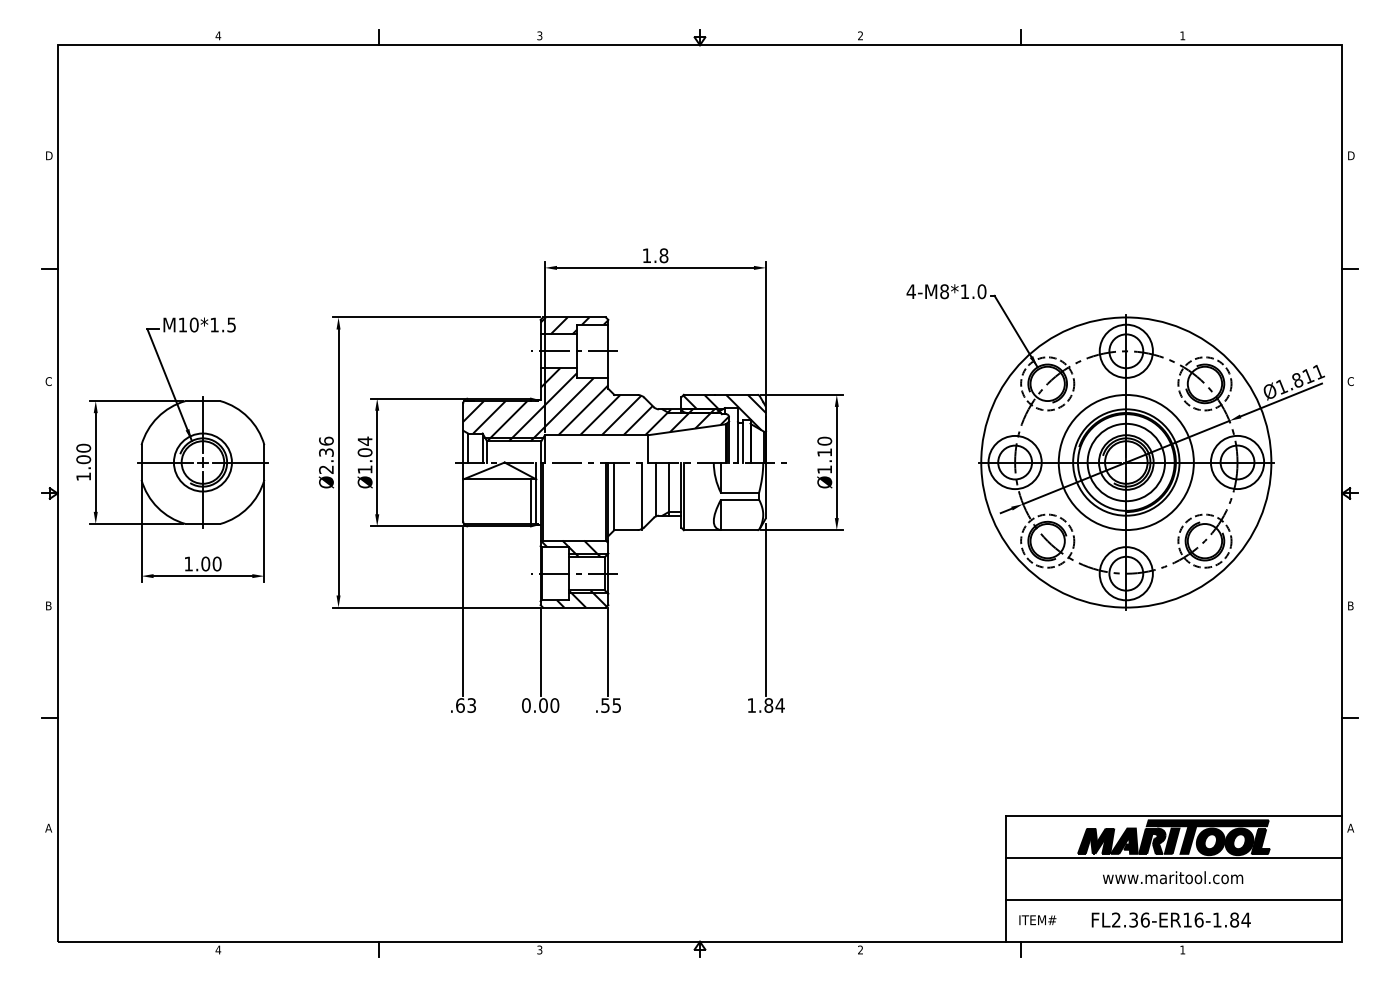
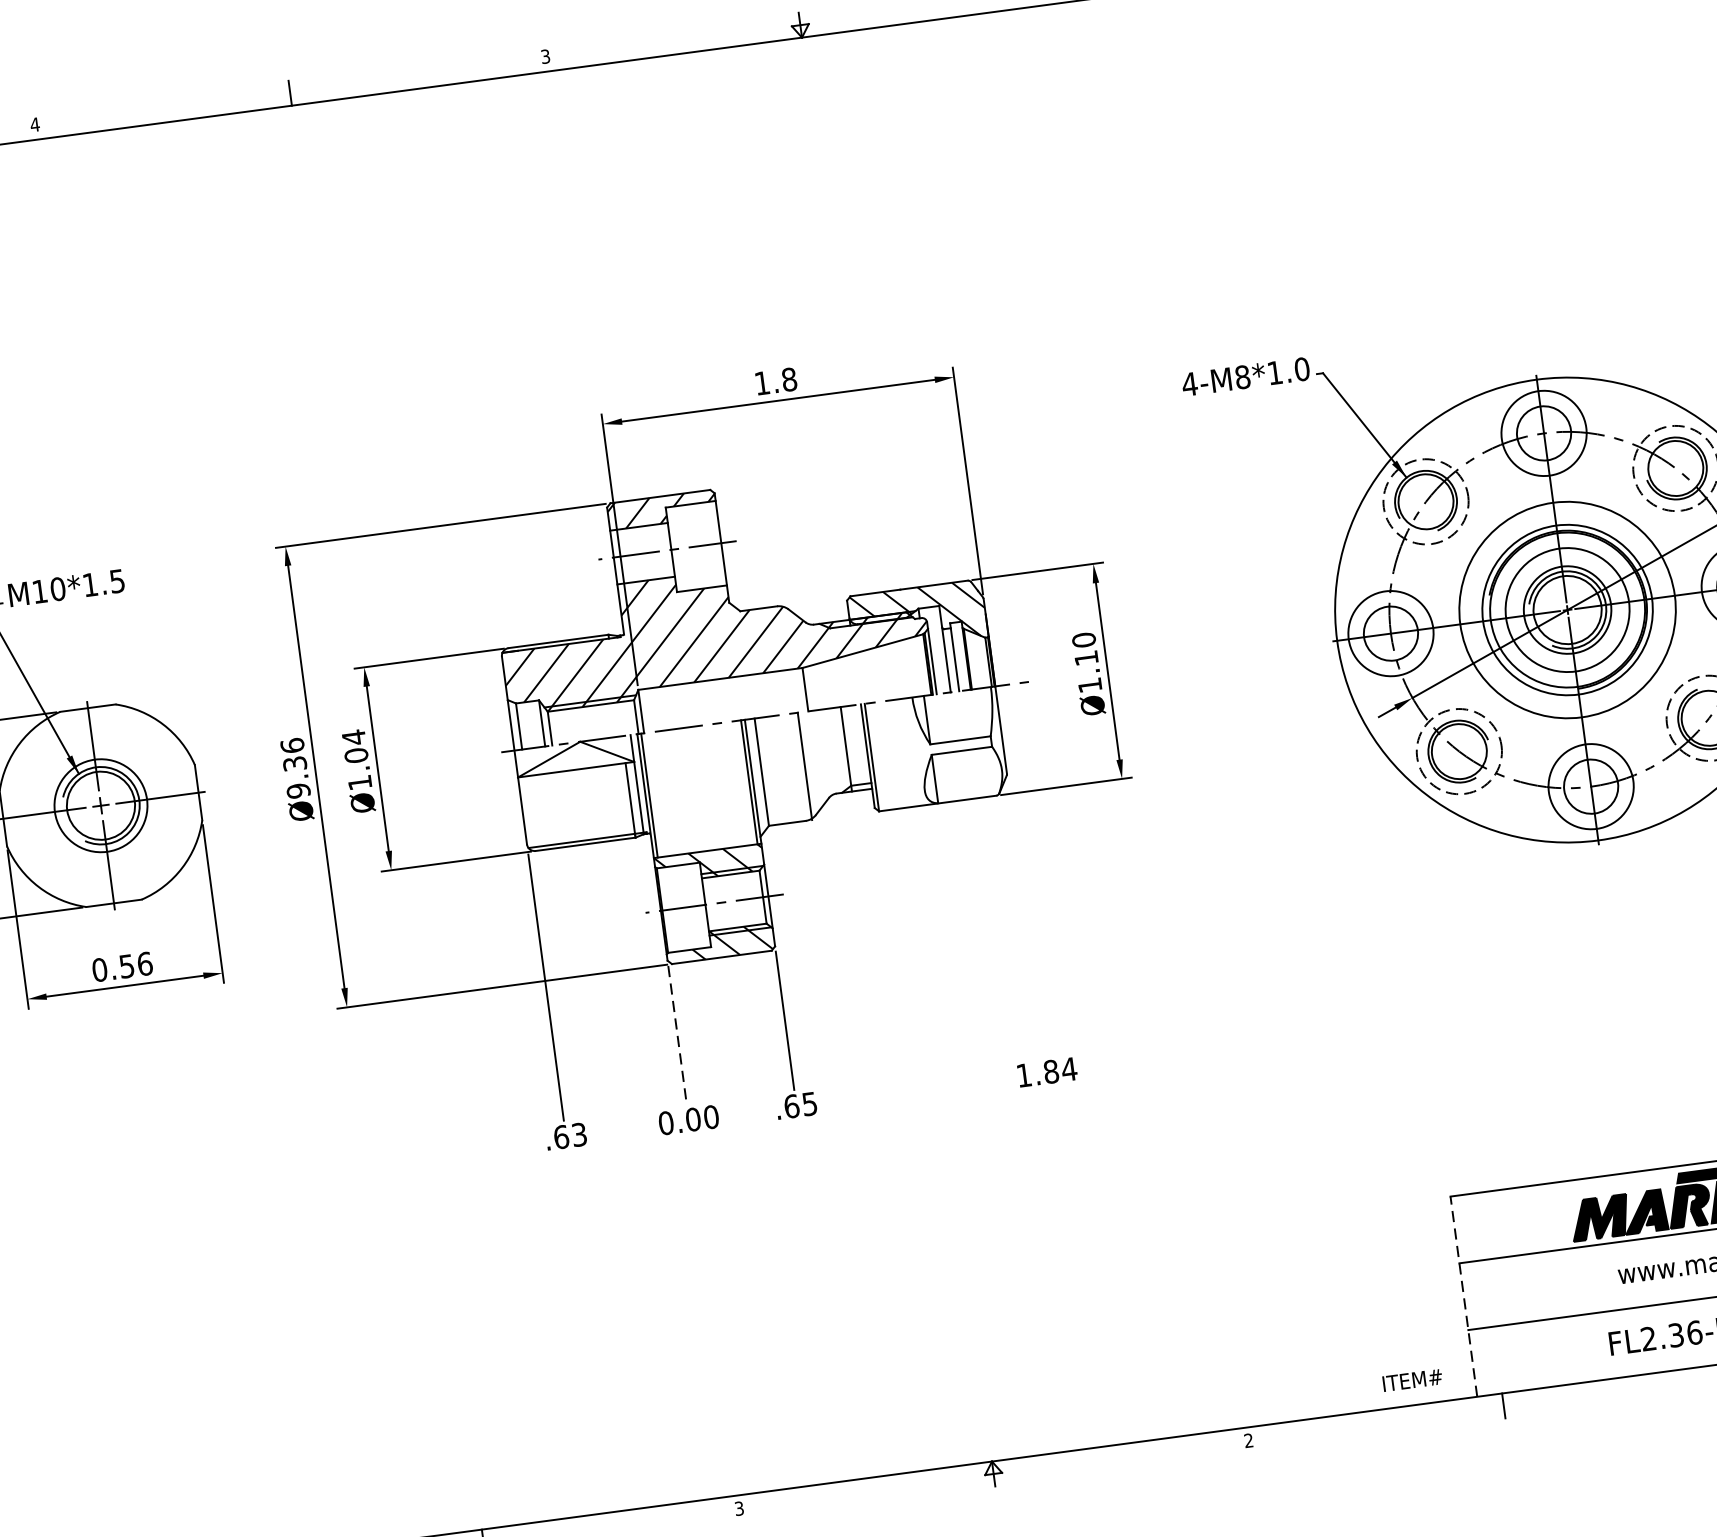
text: (326, 469) -> (298, 790), Ø2.36 -> Ø9.36
line: (656, 489) -> (827, 752), removed
text: (202, 563) -> (121, 966), 1.00 -> 0.56
line: (766, 609) -> (1027, 919), removed
line: (540, 652) -> (677, 1035), solid -> dashed
text: (605, 705) -> (791, 1106), .55 -> .65
line: (1005, 878) -> (1463, 1296), solid -> dashed
text: (1037, 920) -> (1412, 1380), moved

